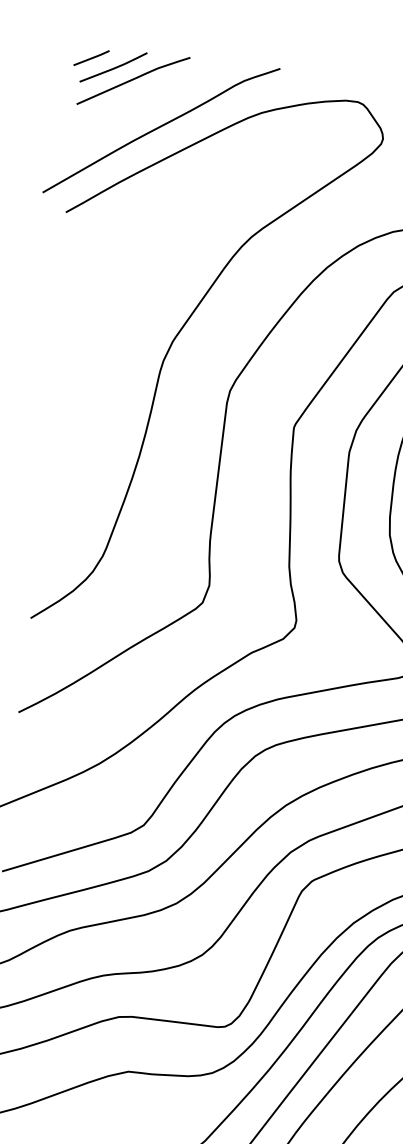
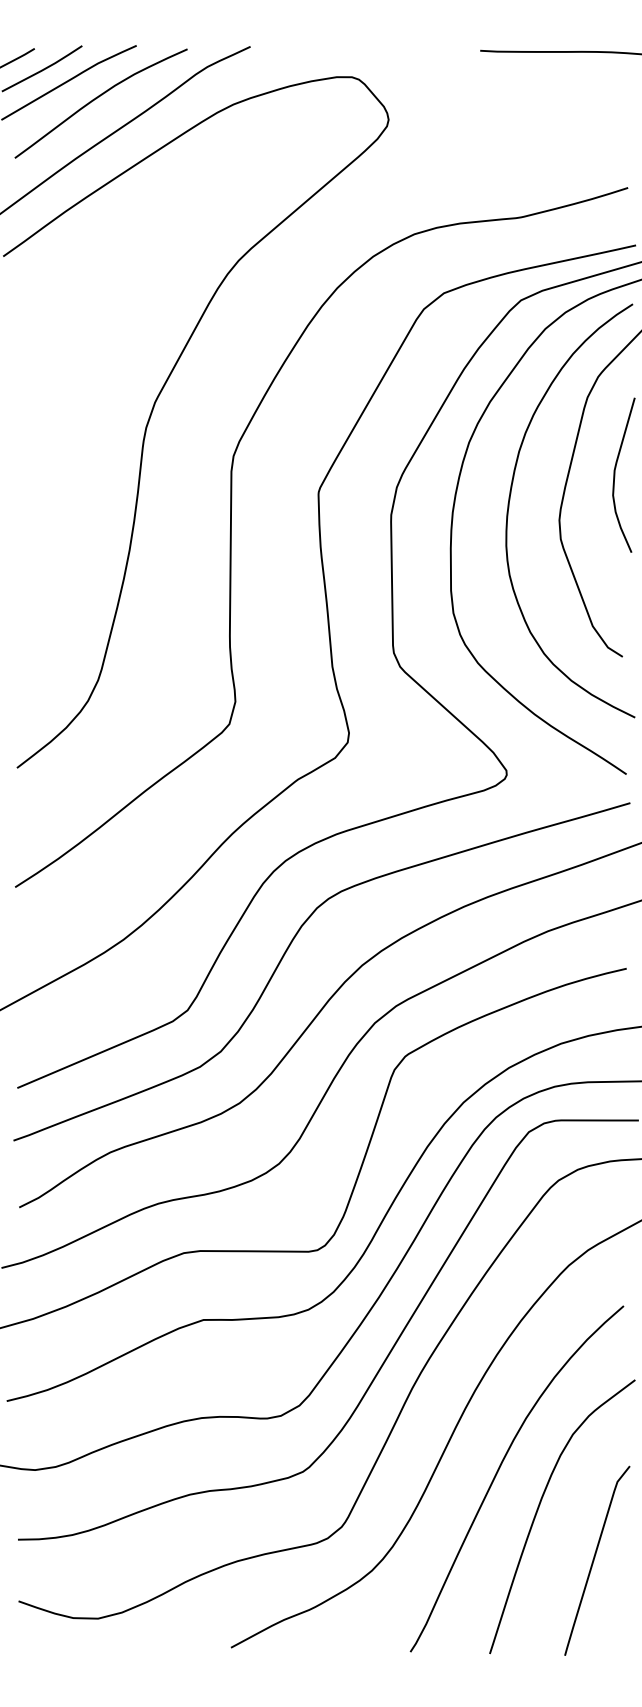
curve: (153, 96) -> (96, 99), added

